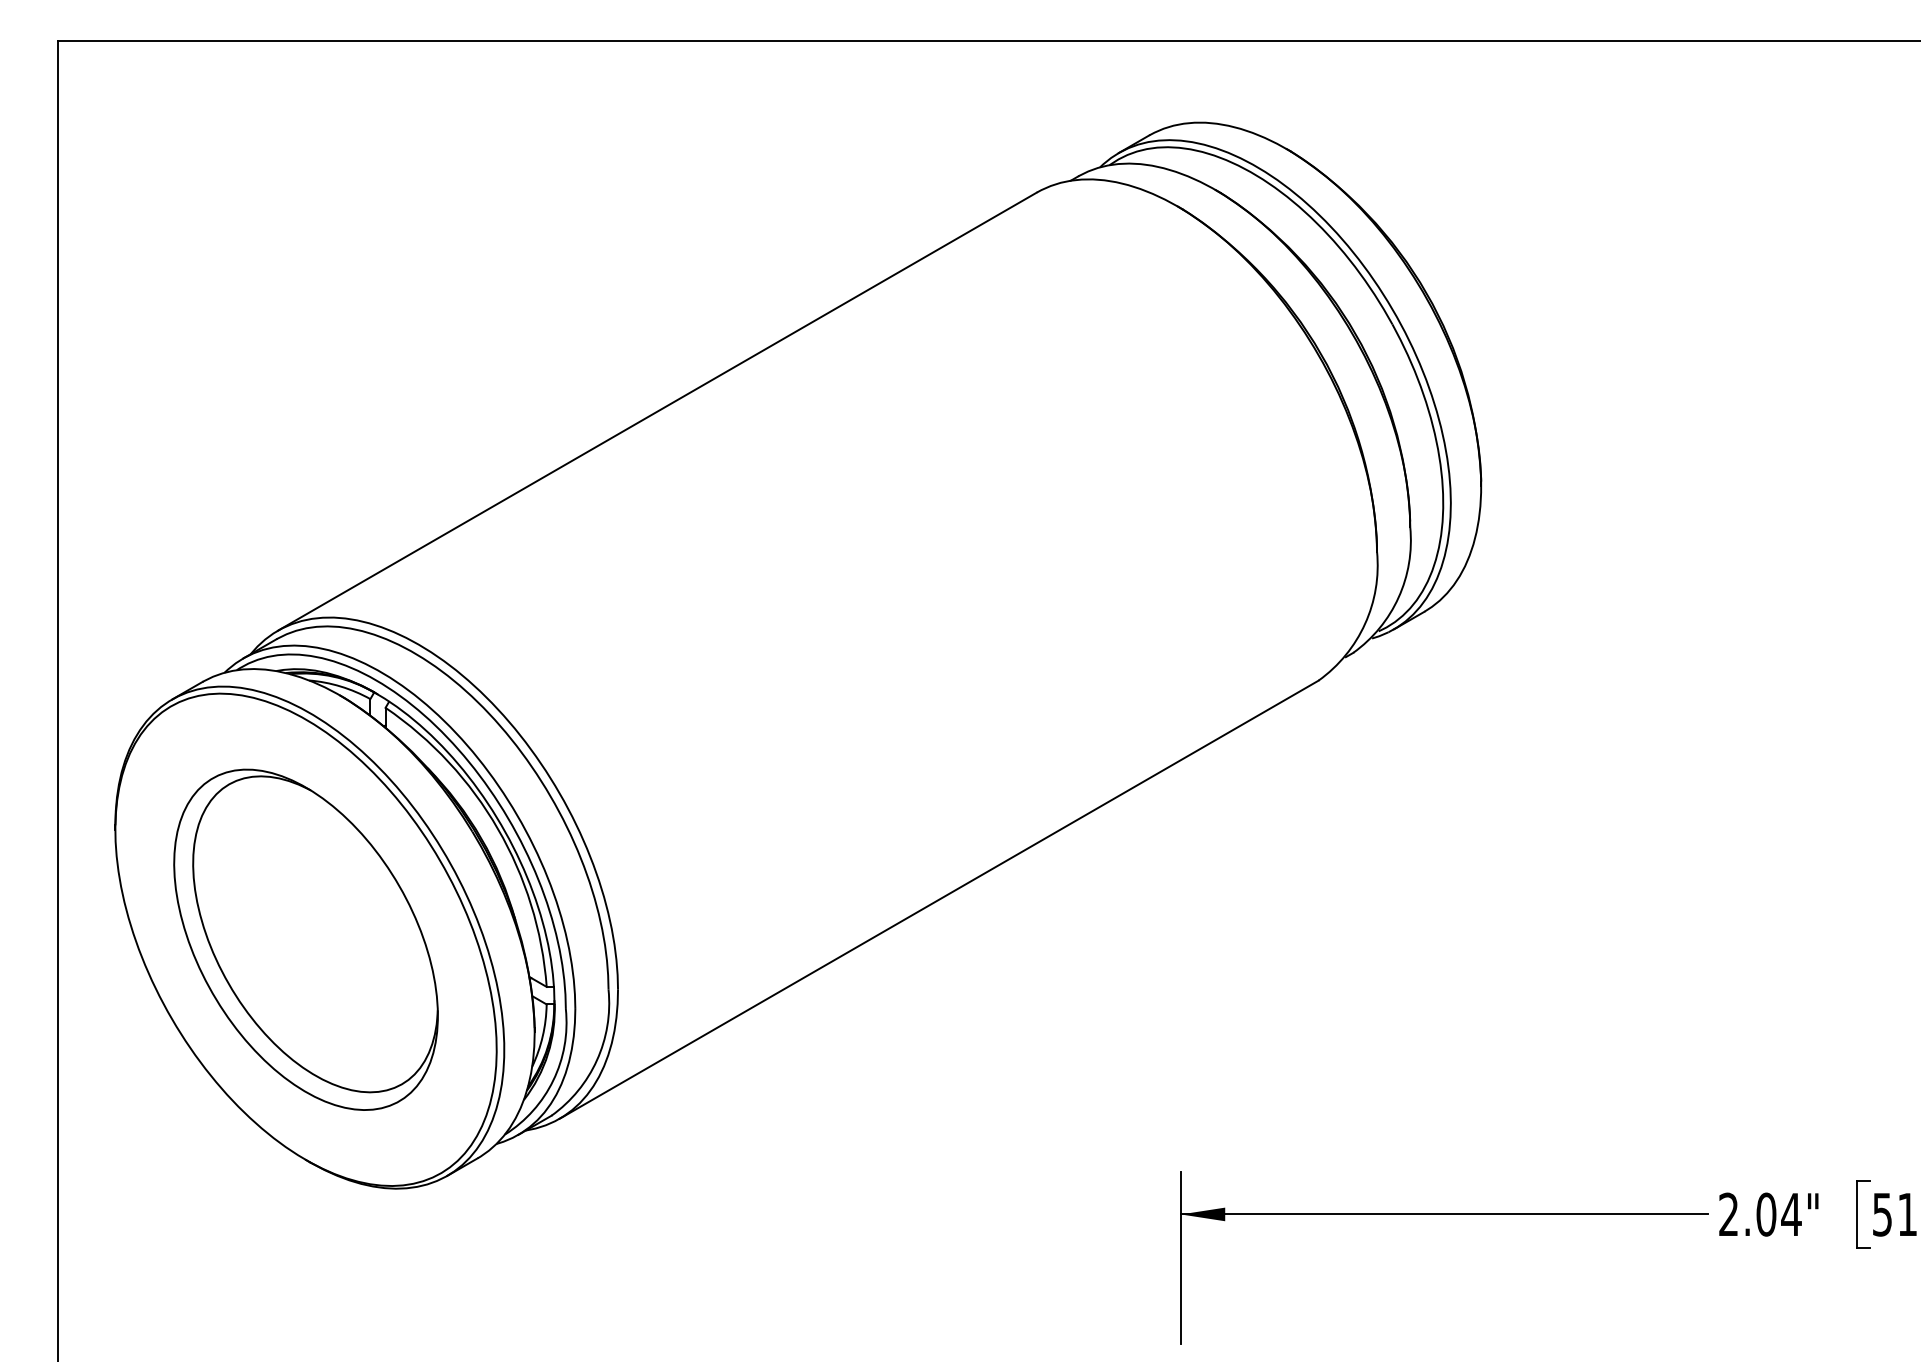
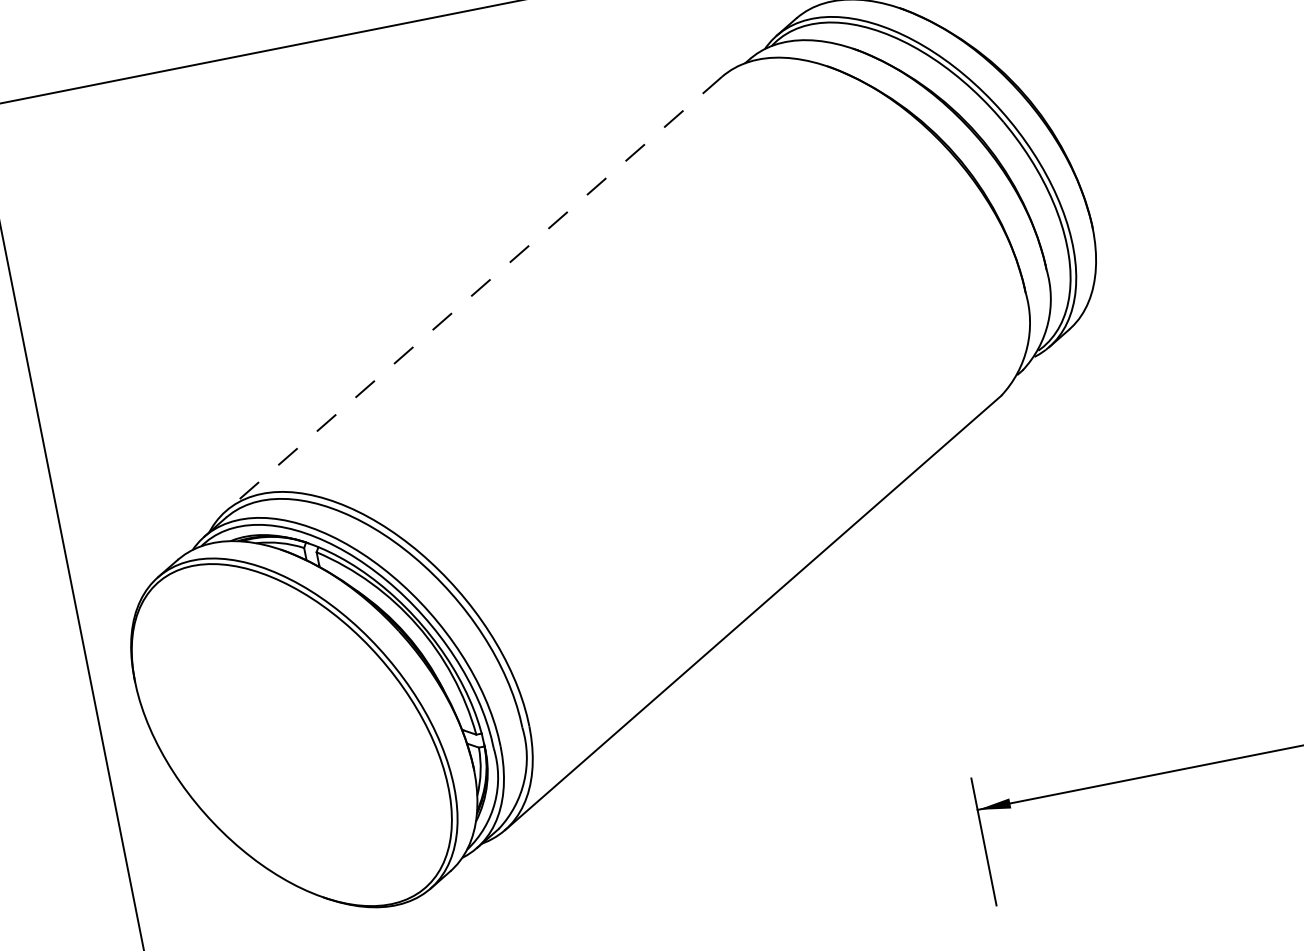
line: (657, 411) -> (474, 293), solid -> dashed
part: (305, 939) -> (291, 734), removed

